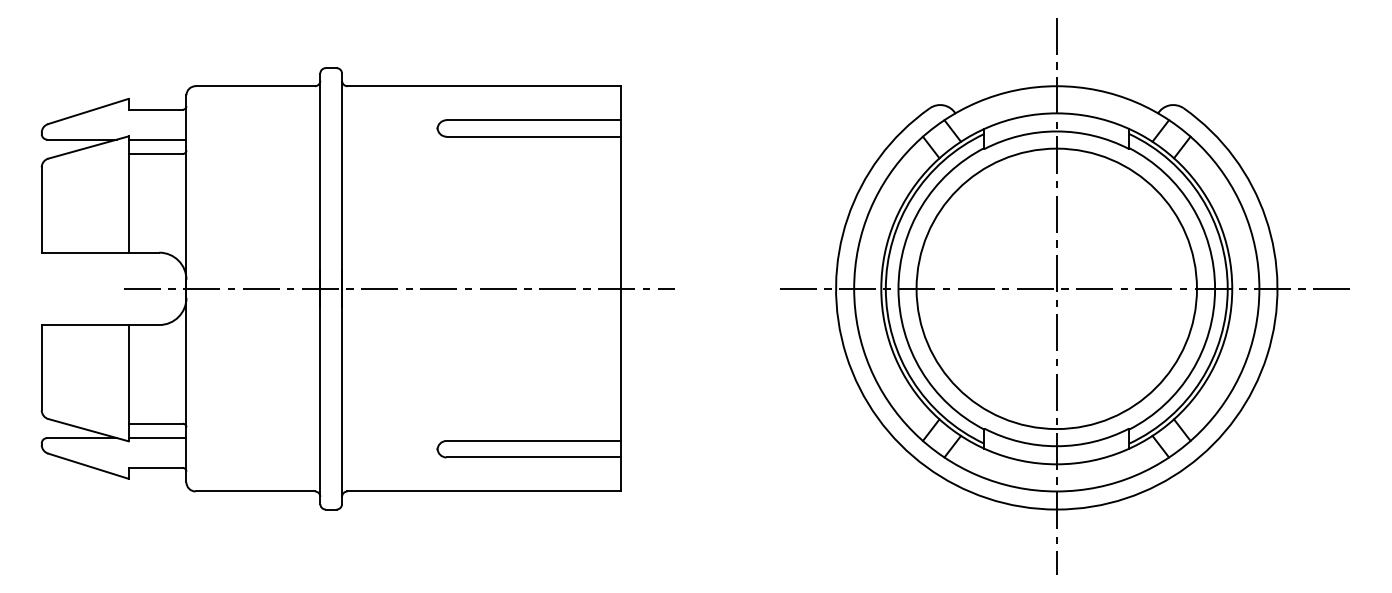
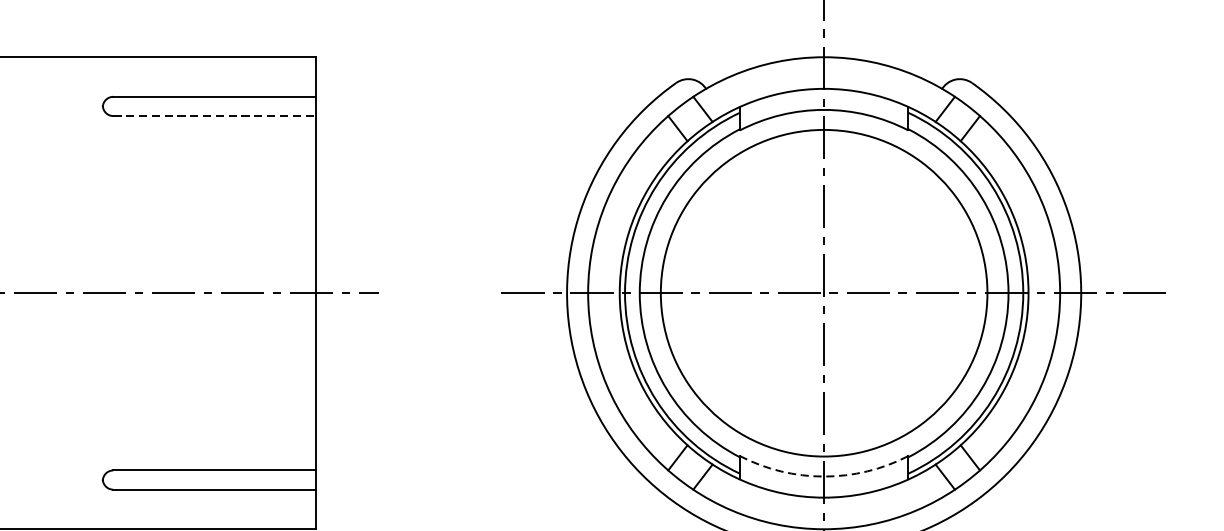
line: (534, 136) -> (215, 115), solid -> dashed
arc: (1056, 446) -> (823, 476), solid -> dashed

